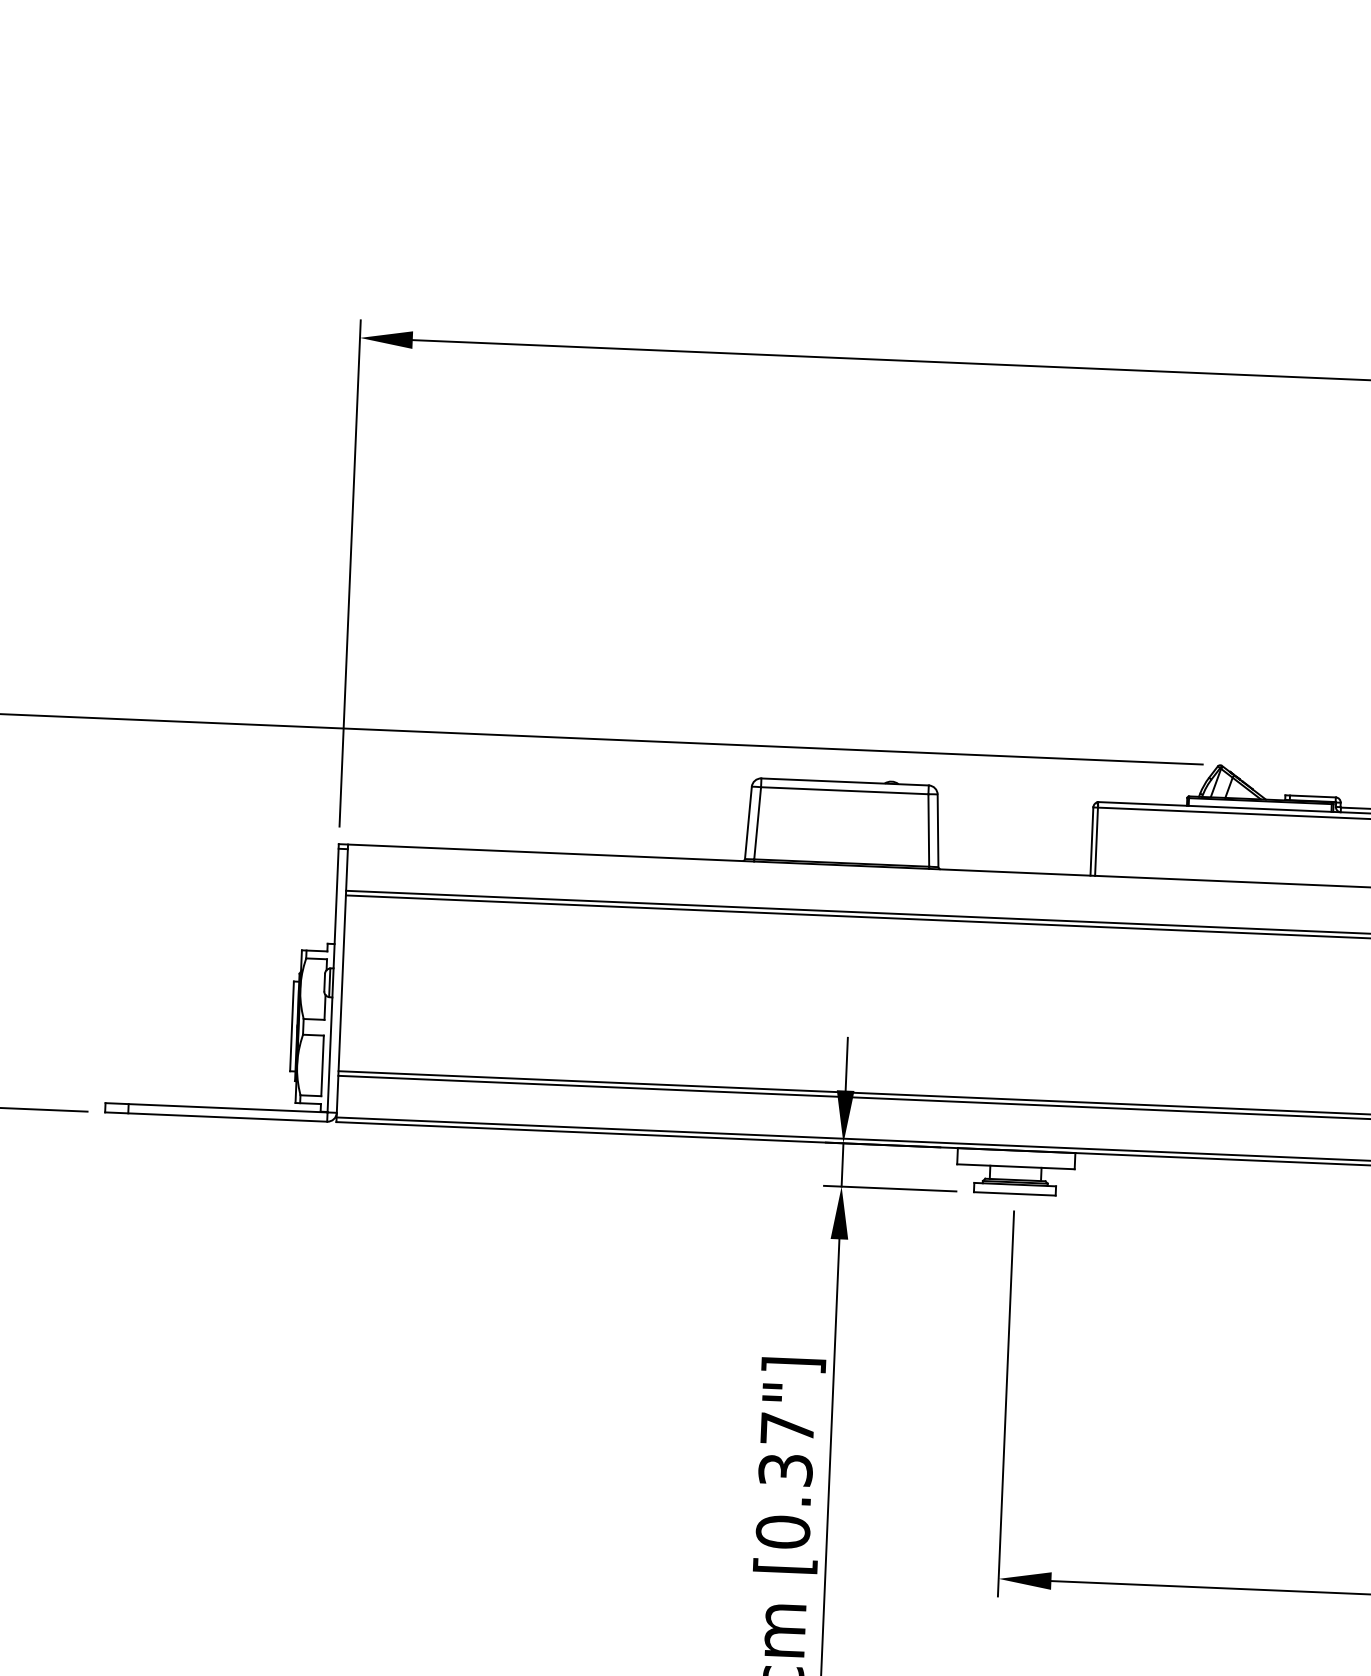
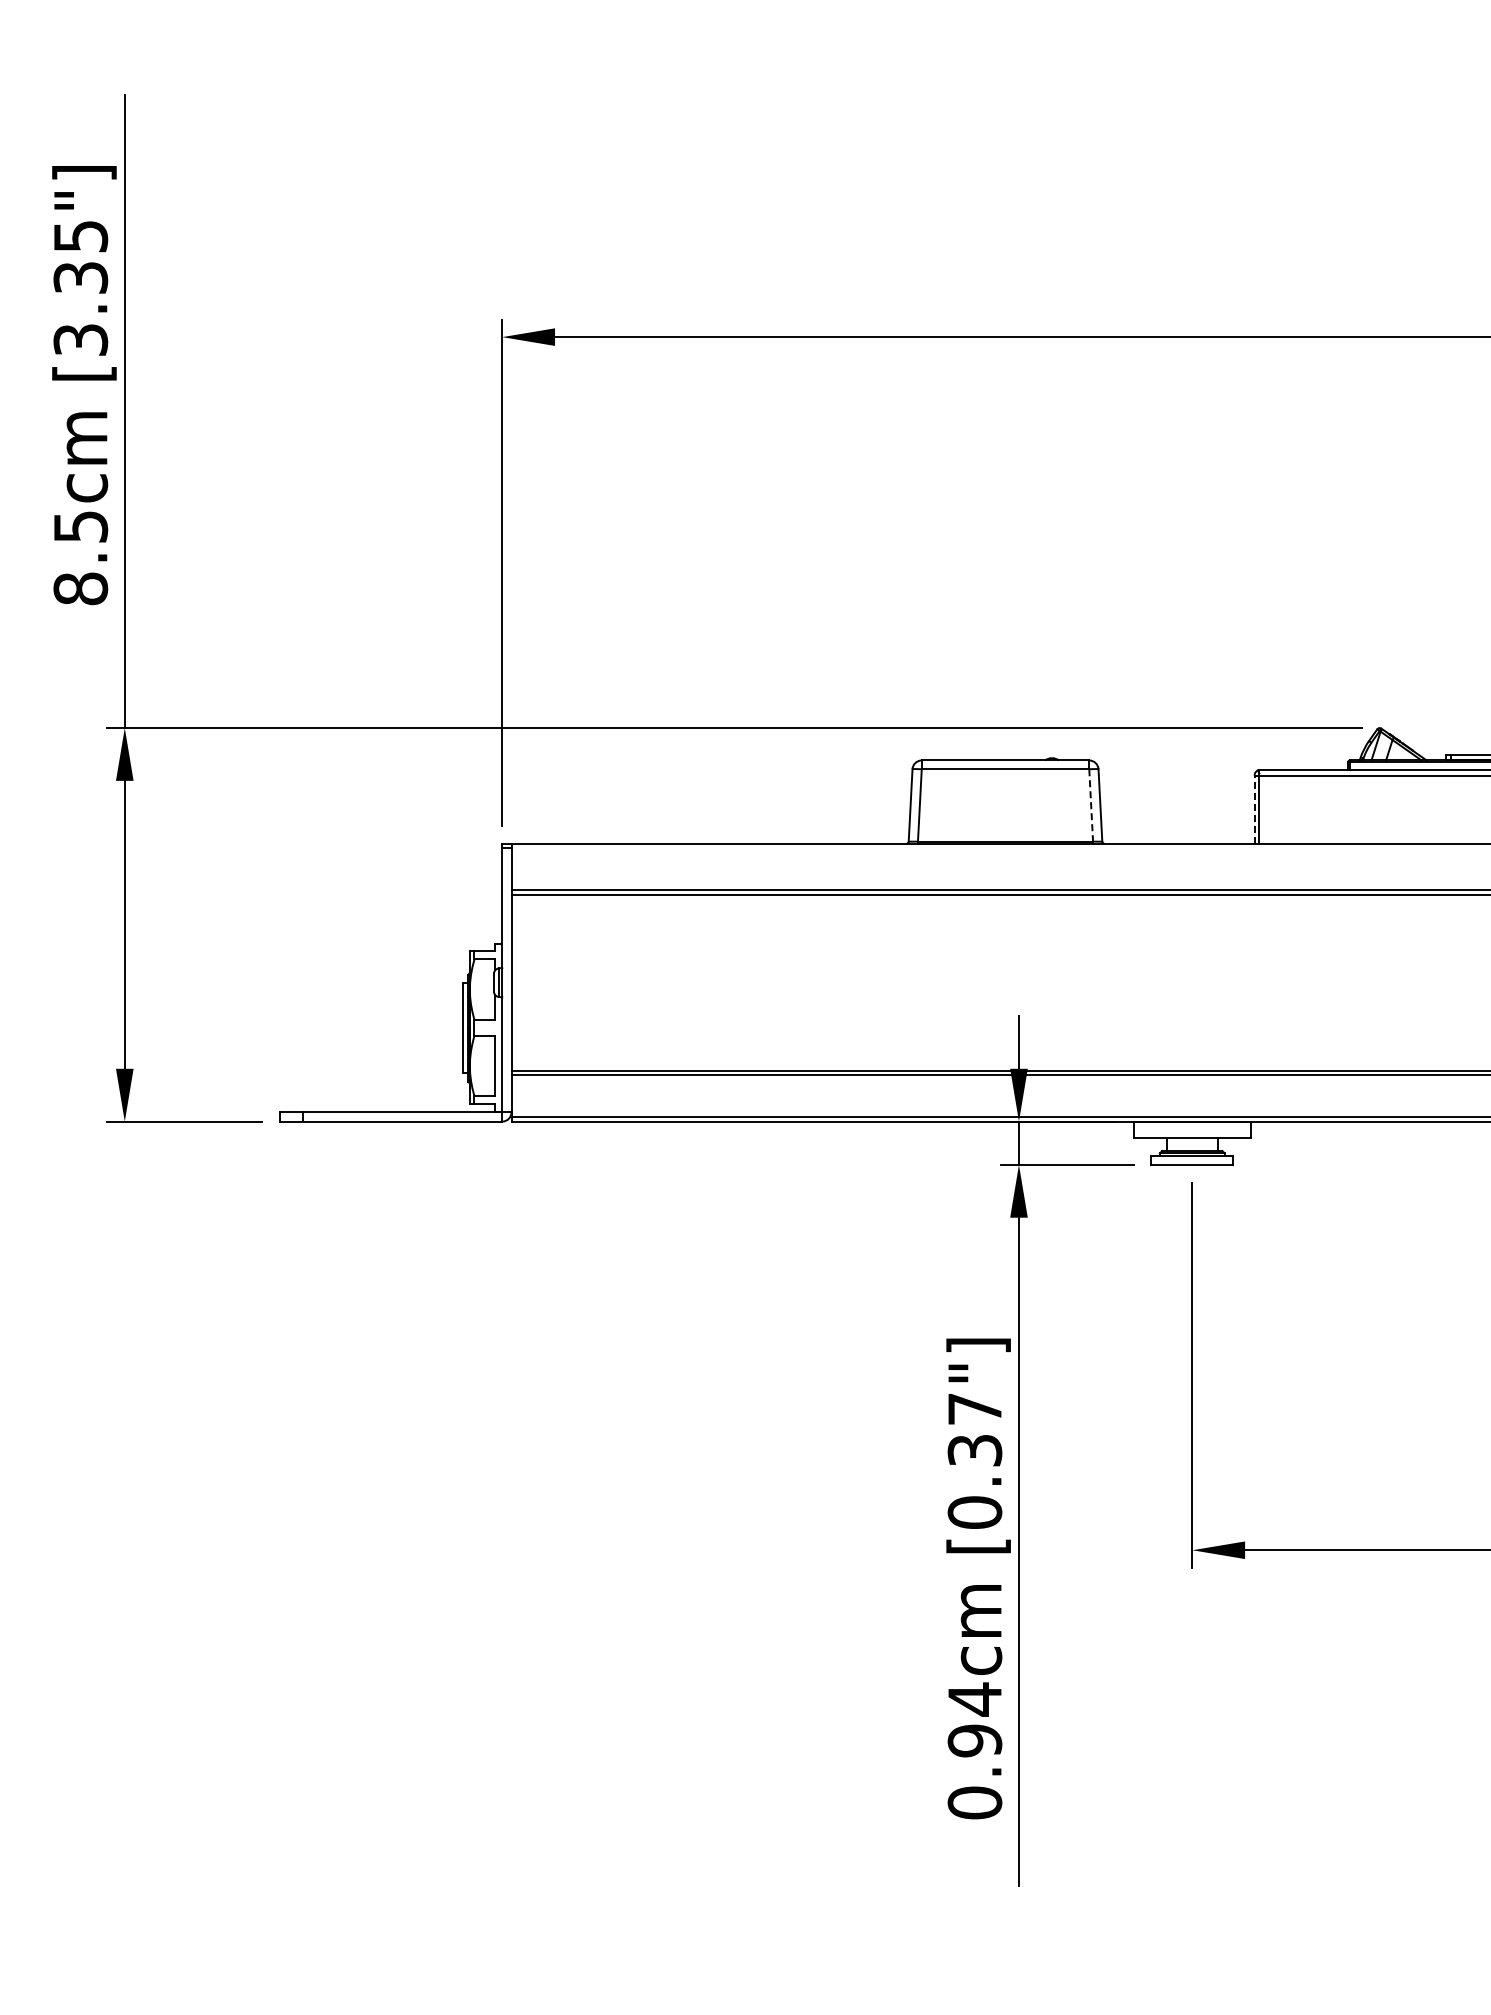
line: (929, 830) -> (1091, 805), solid -> dashed
line: (1091, 841) -> (1254, 809), solid -> dashed

